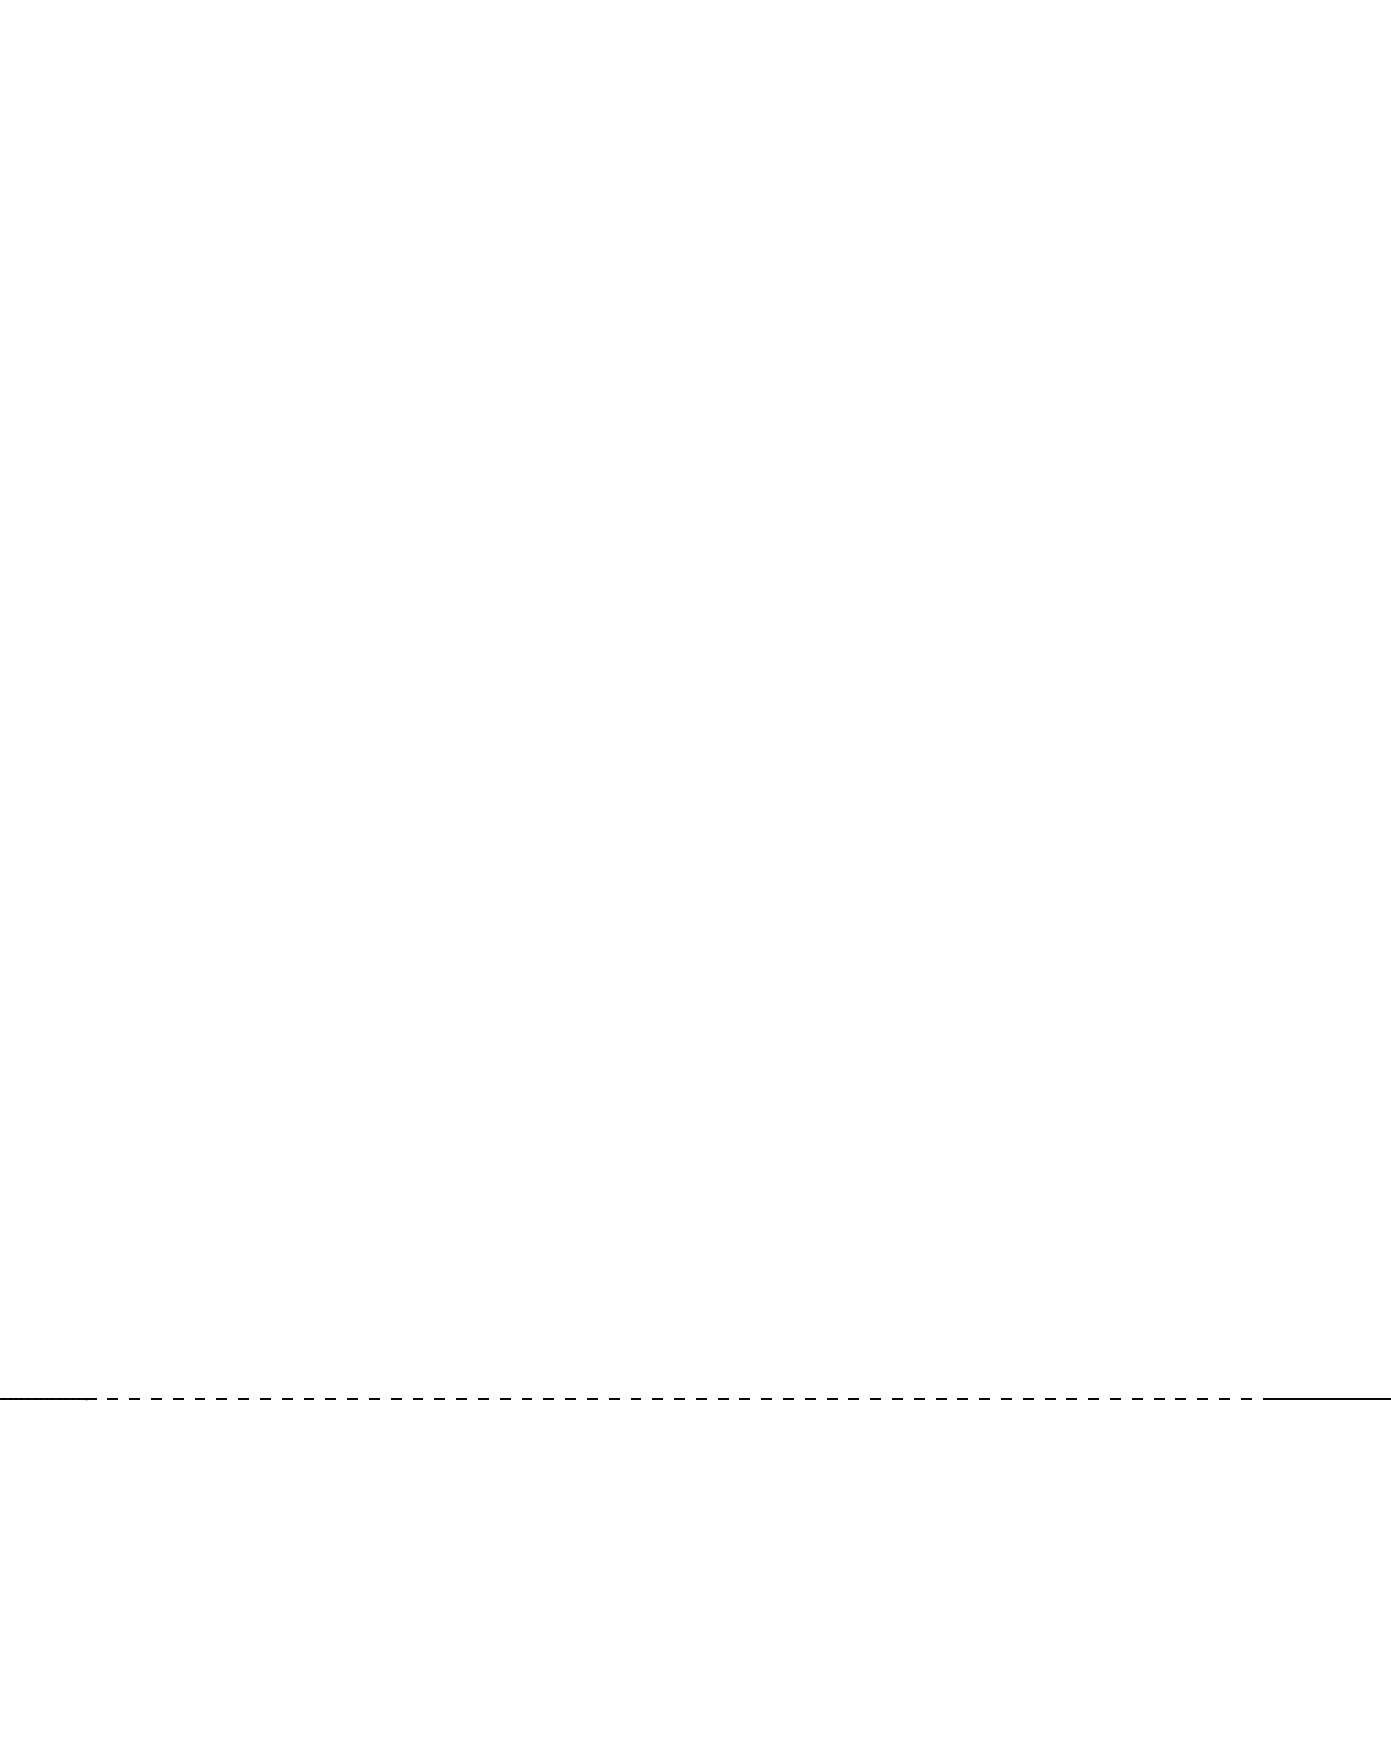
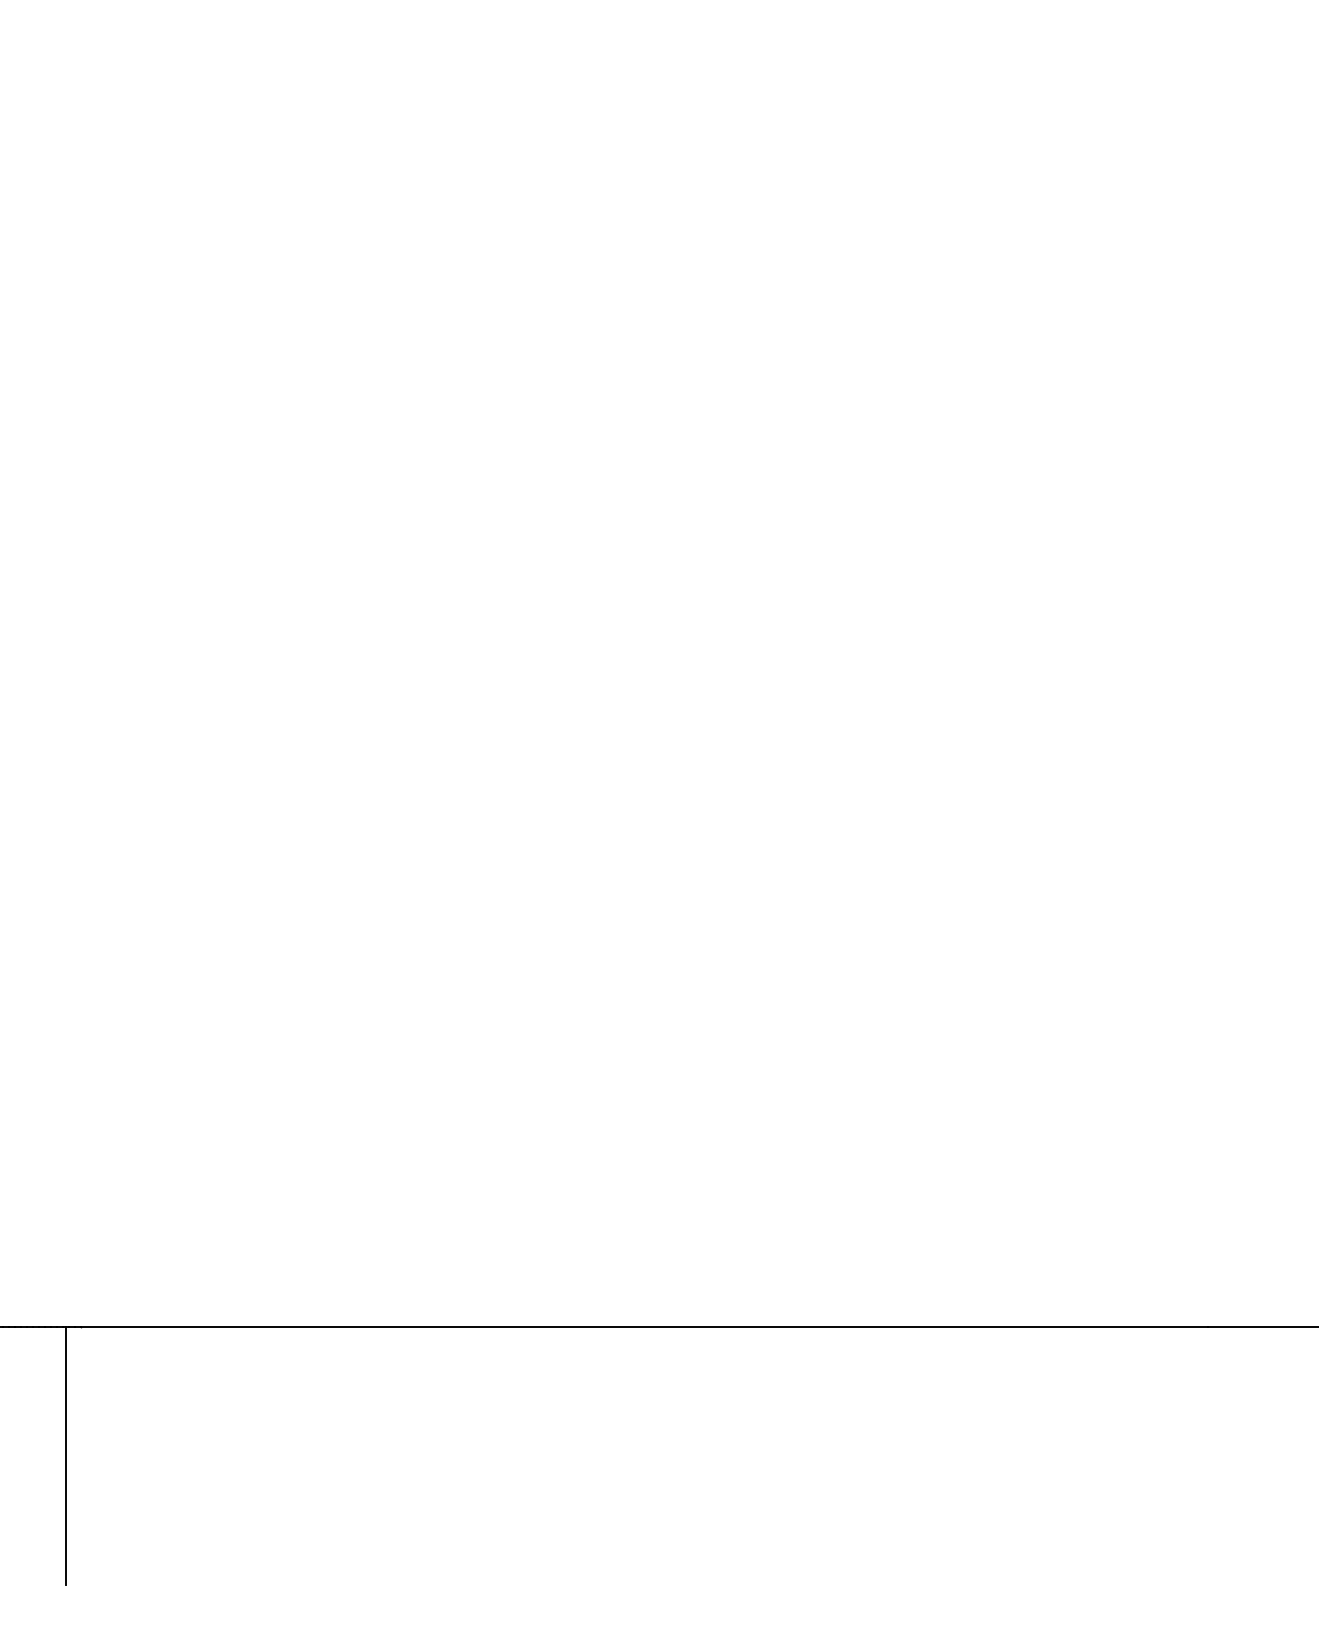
line: (679, 1399) -> (644, 1327), dashed -> solid
line: (69, 1535) -> (65, 1456), added

